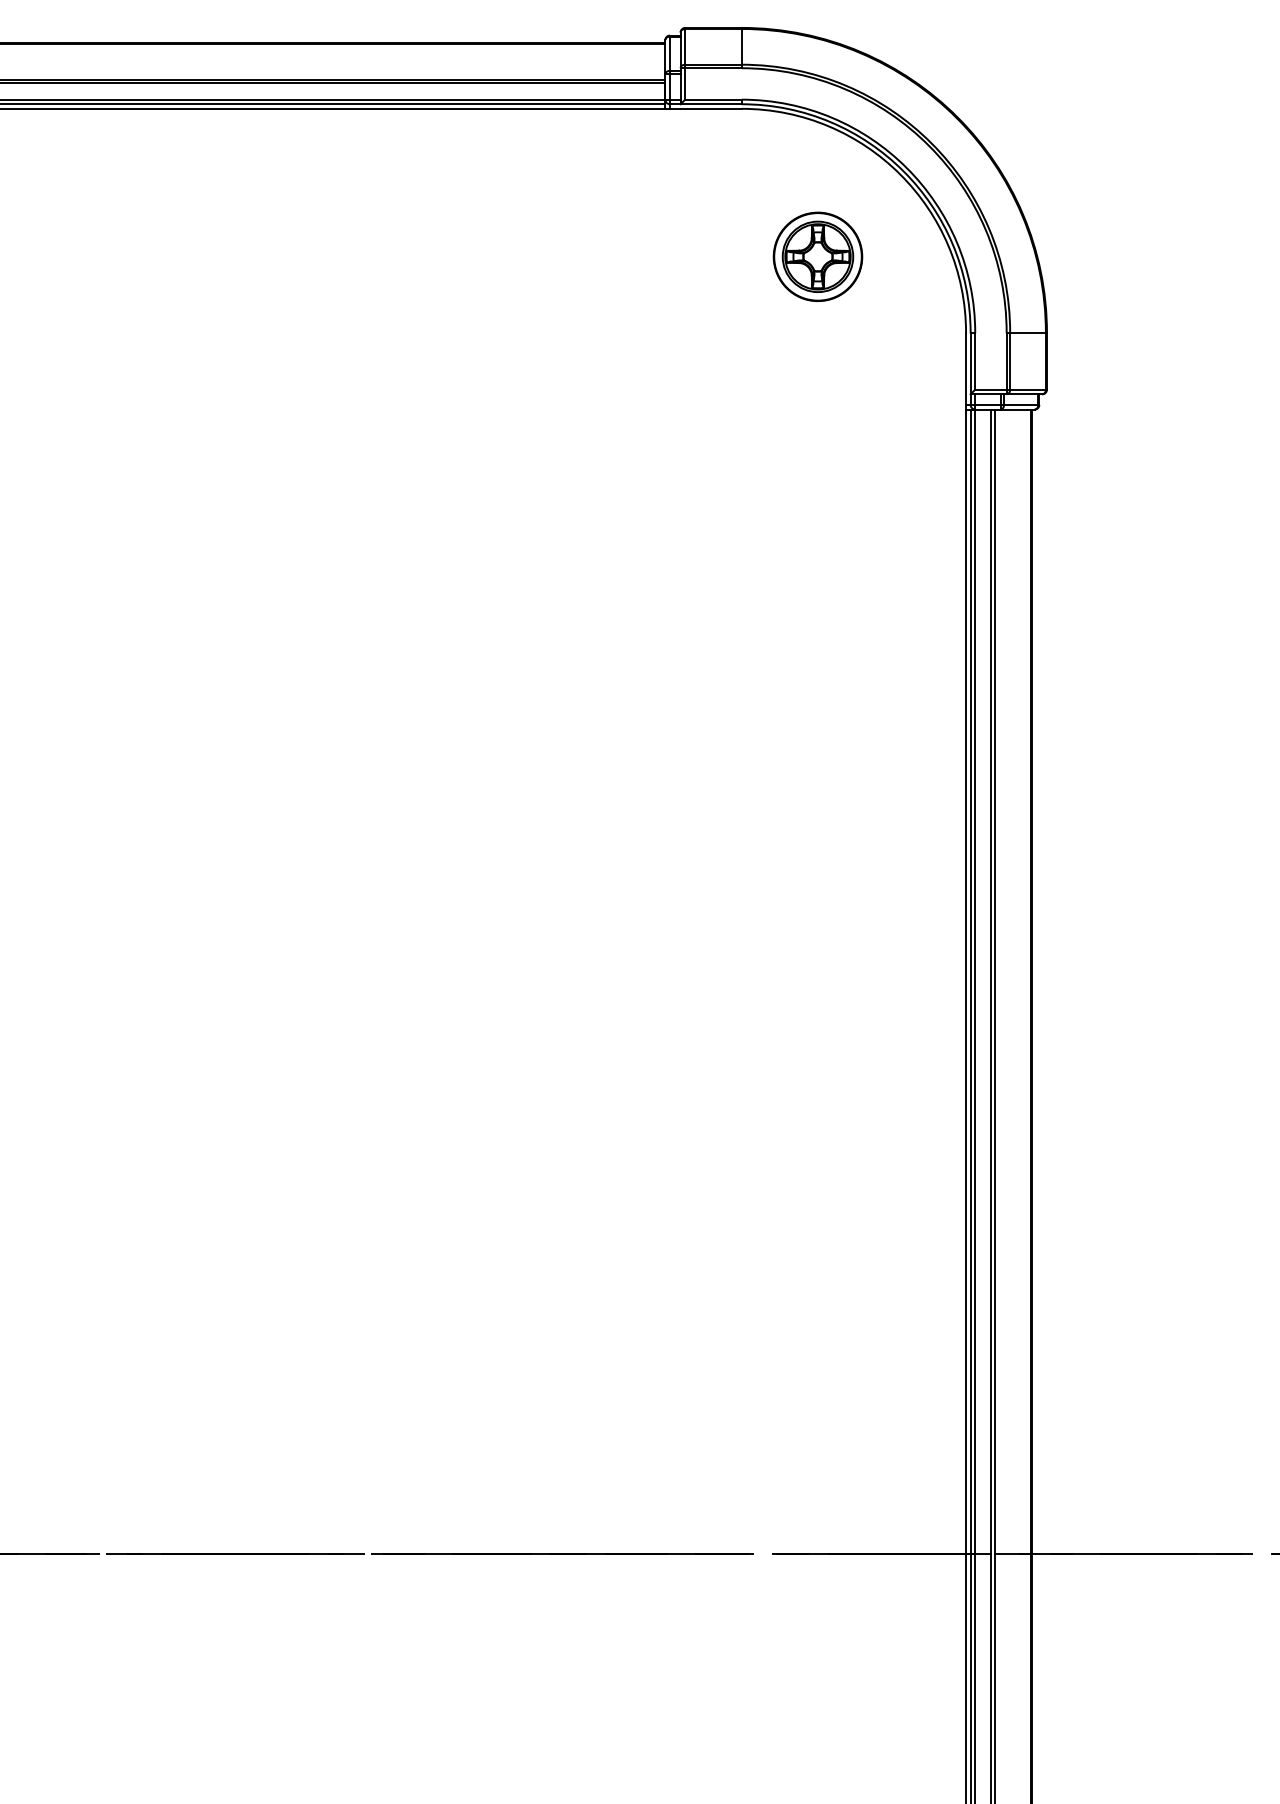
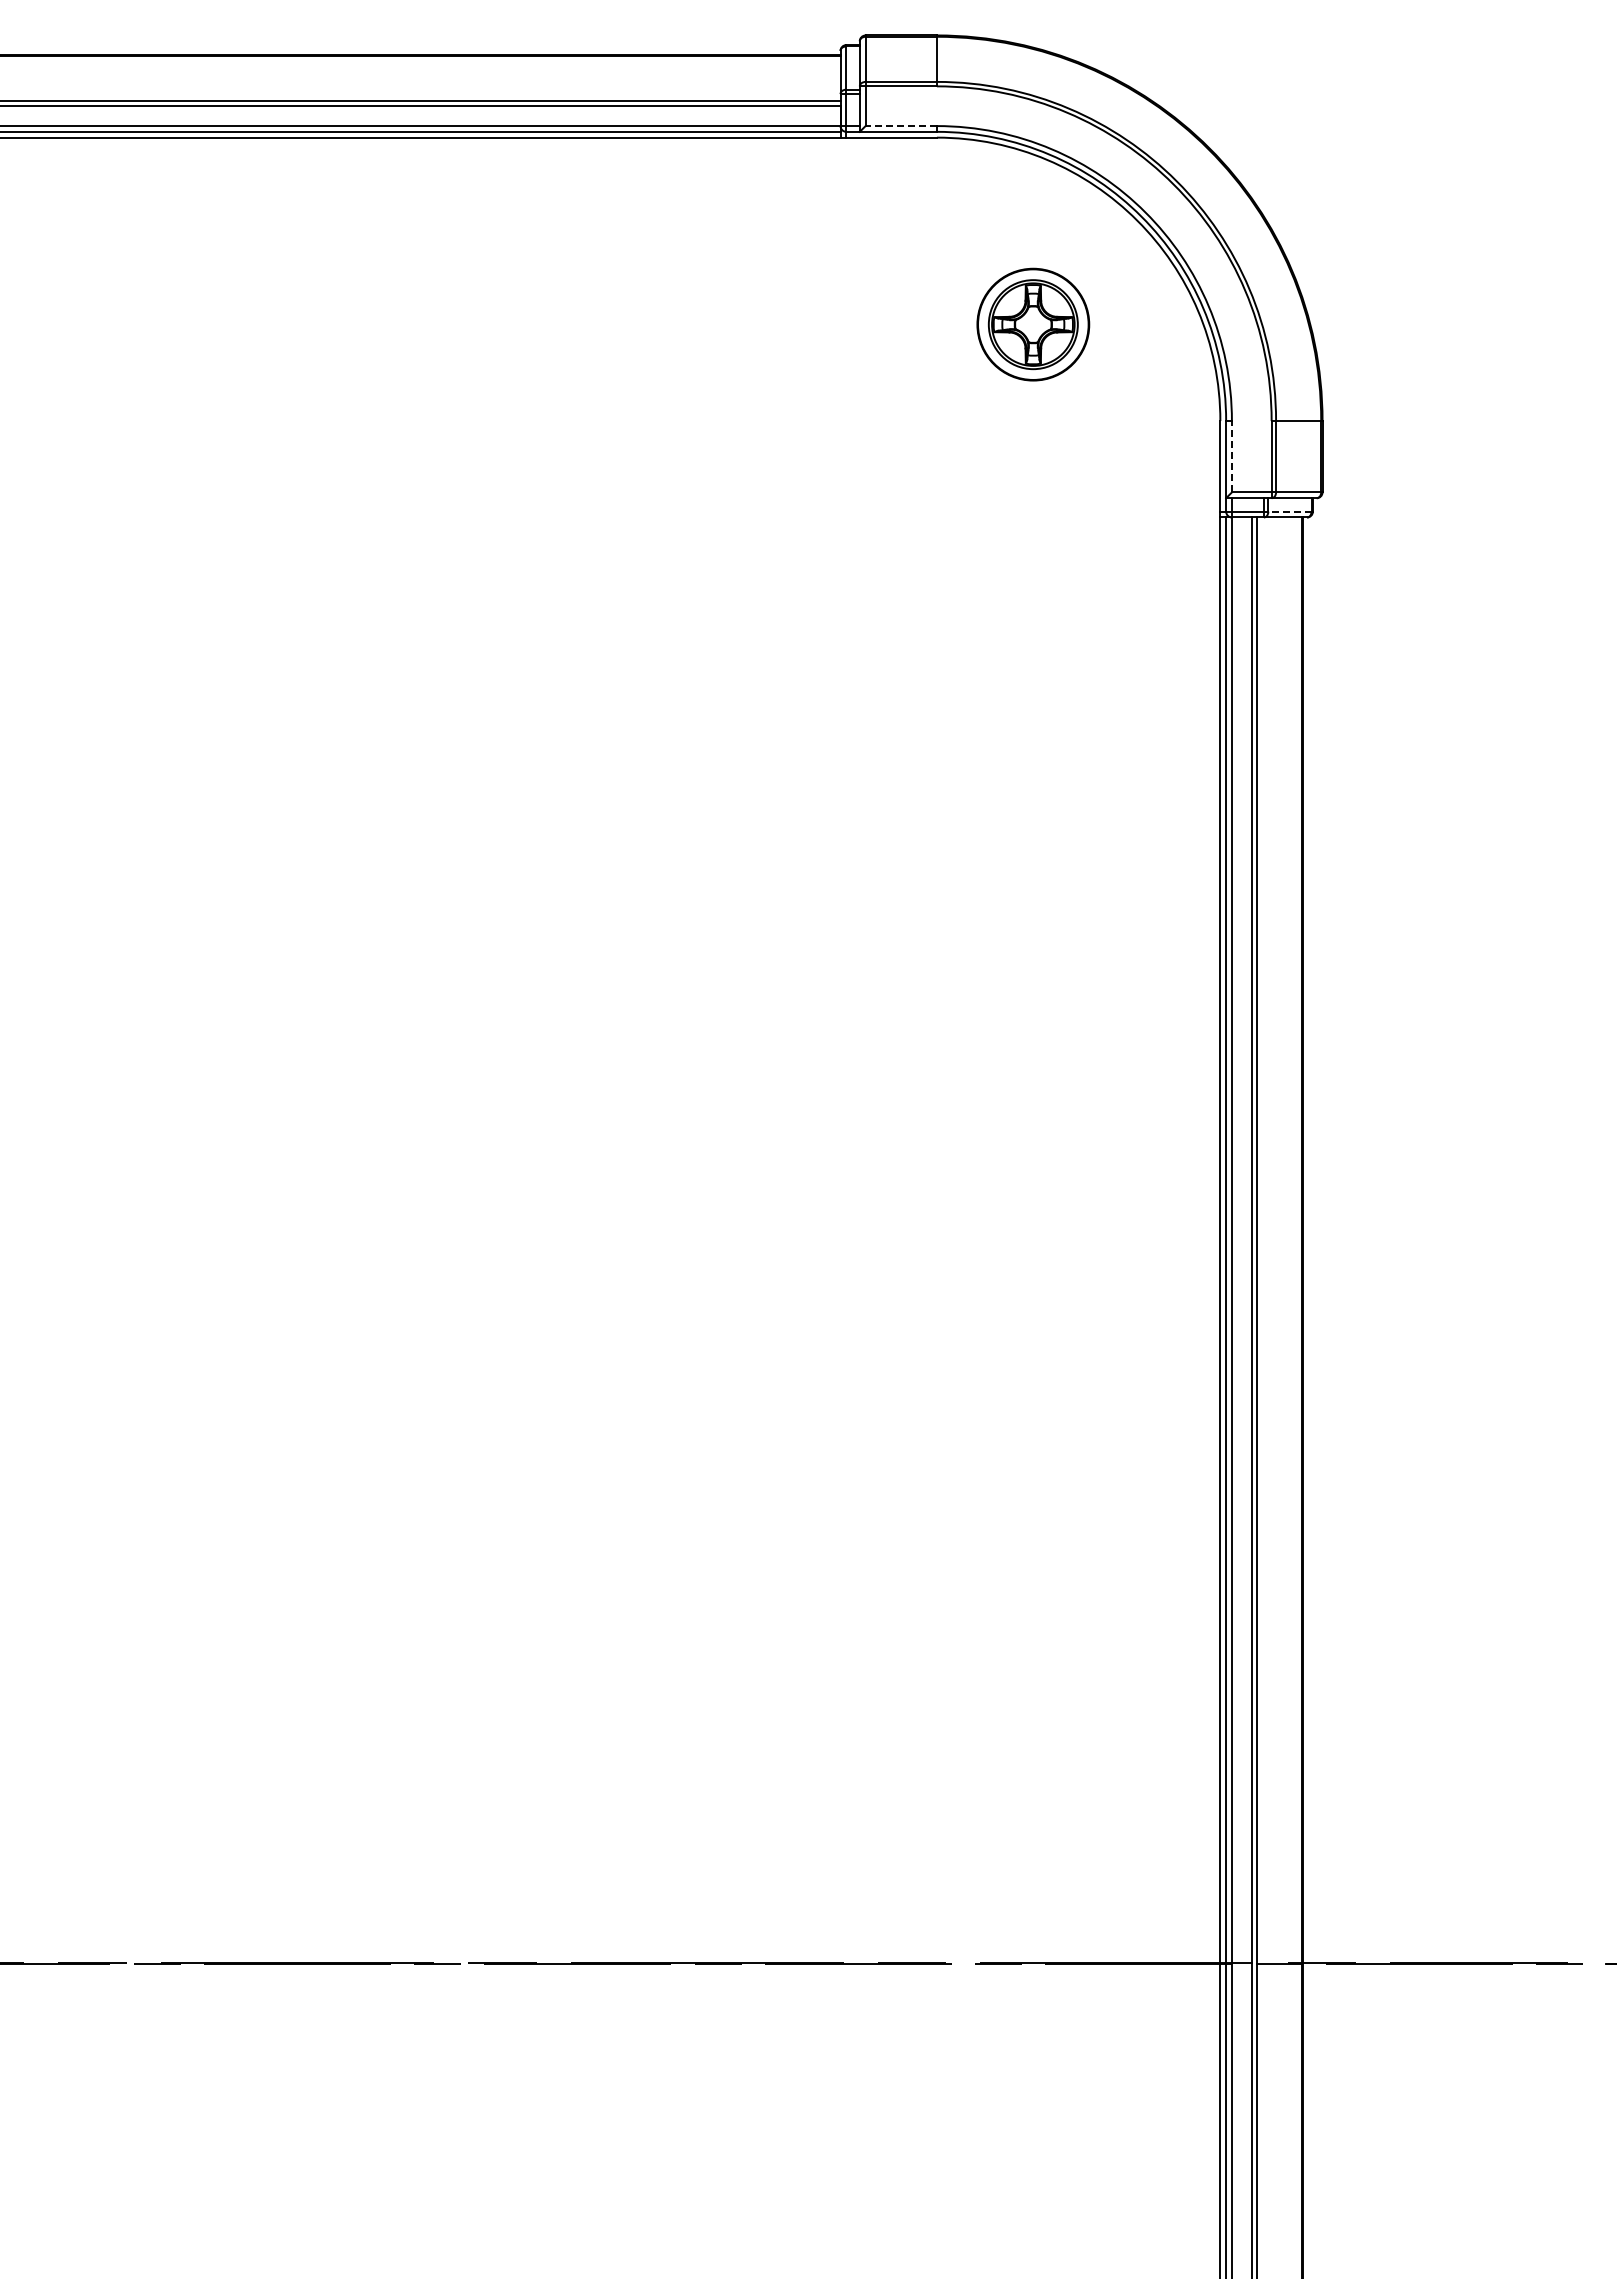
line: (713, 100) -> (901, 126), solid -> dashed
line: (974, 361) -> (1231, 456), solid -> dashed
line: (1020, 404) -> (1289, 511), solid -> dashed

